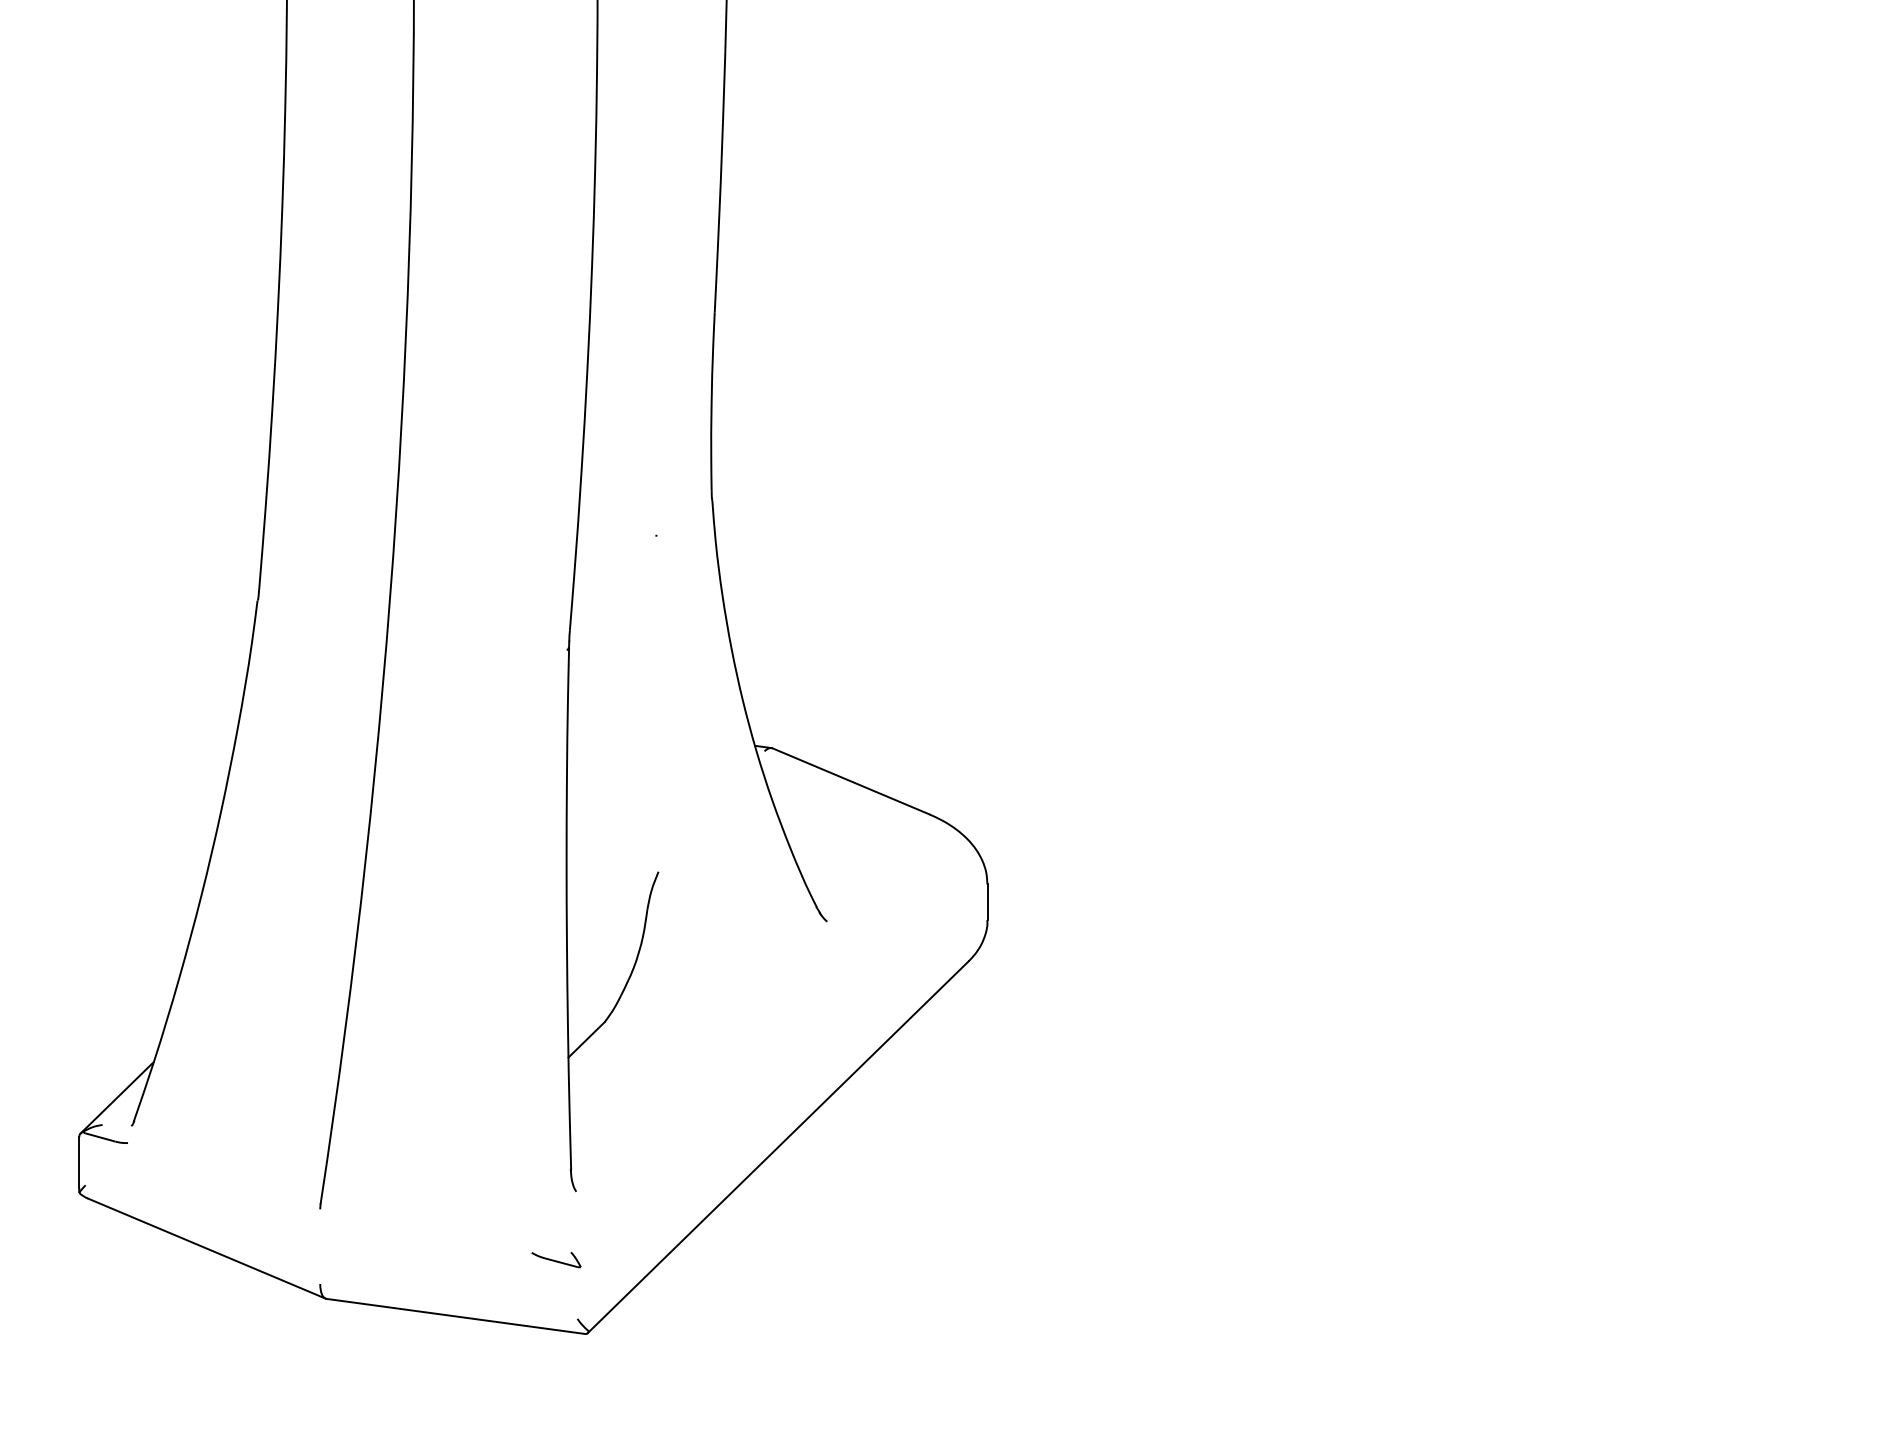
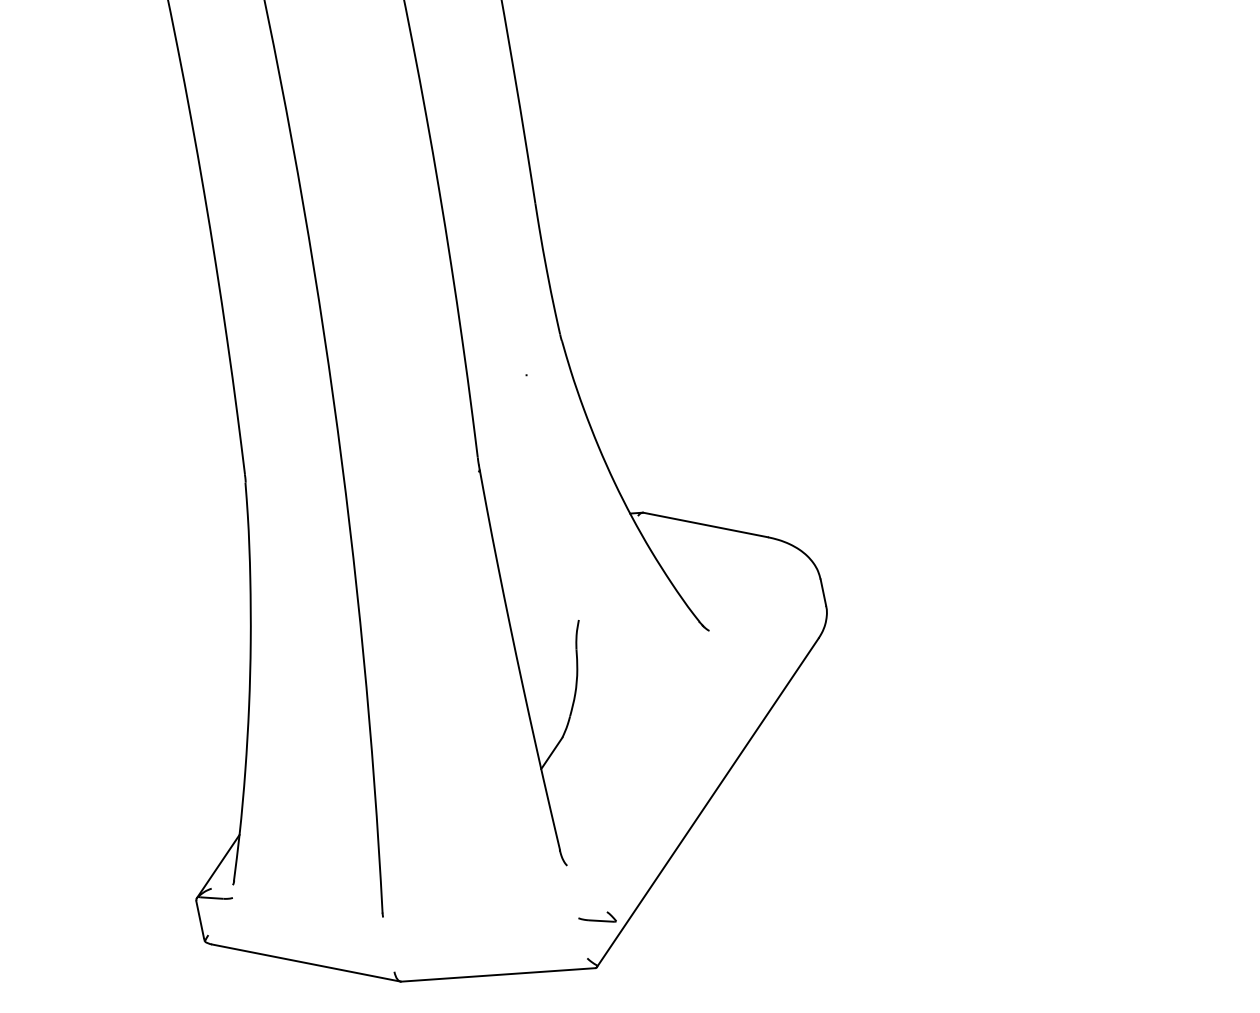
part: (556, 1259) -> (597, 919), moved

